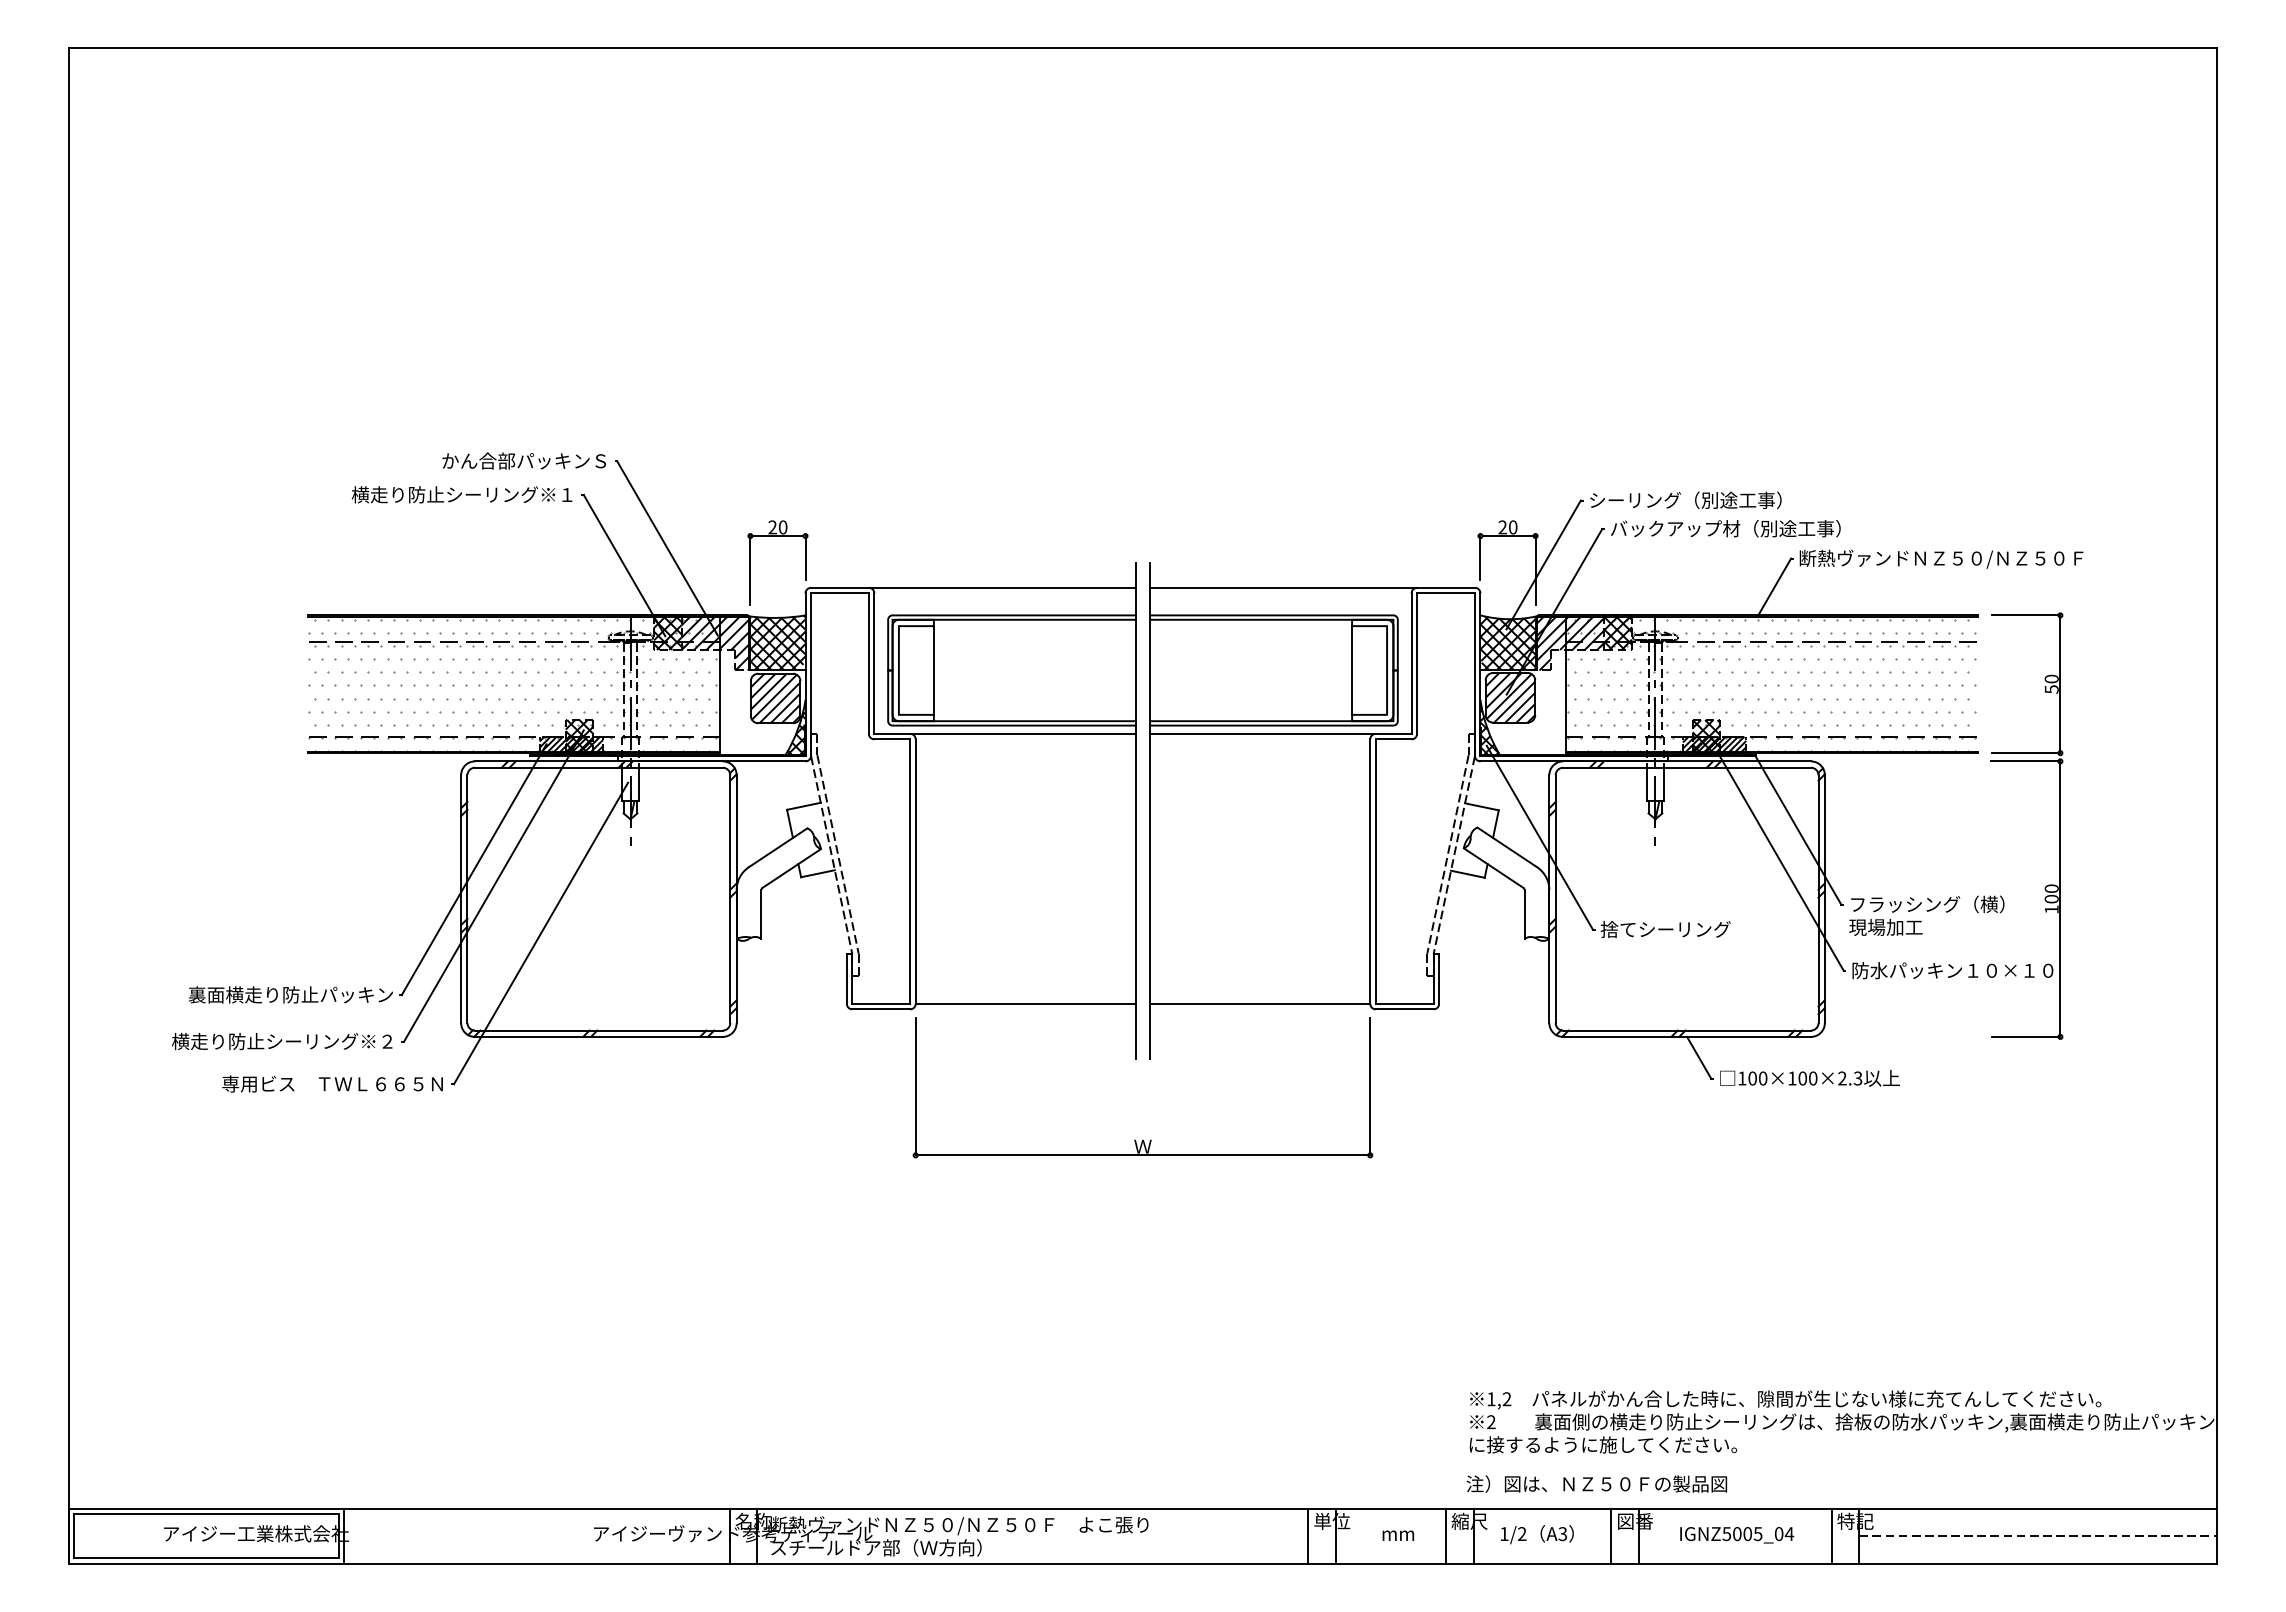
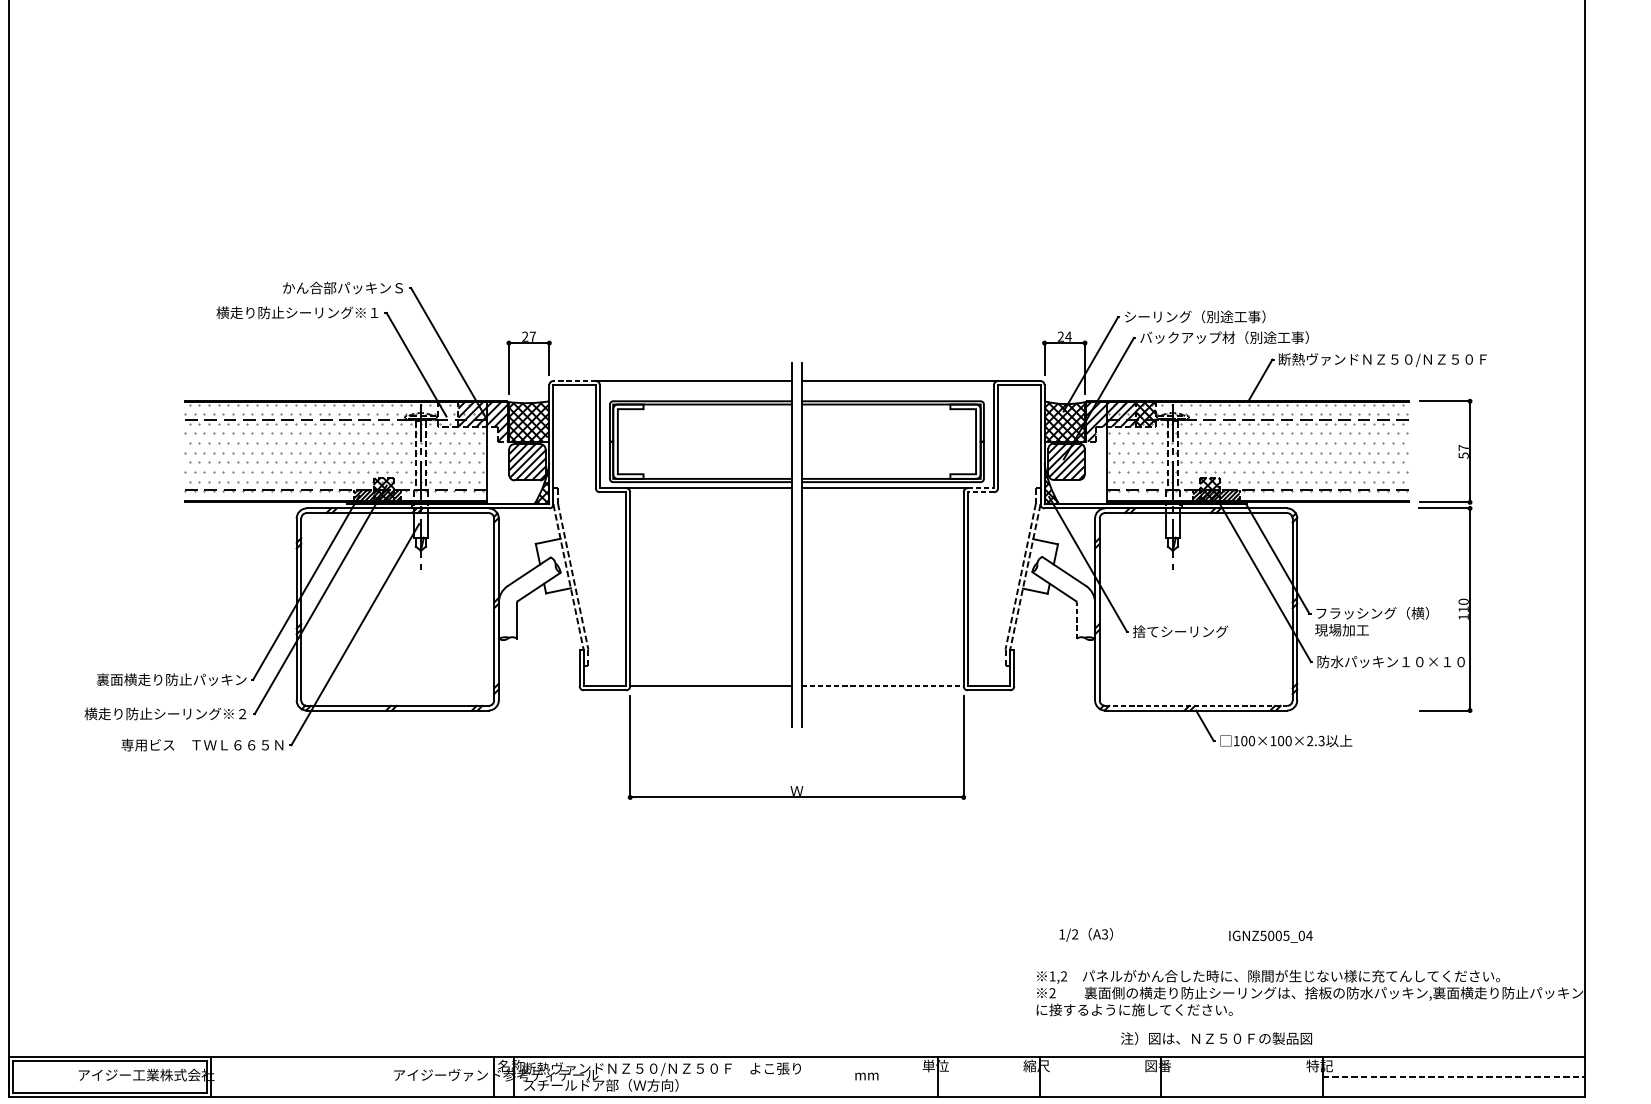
text: (782, 527) -> (532, 336), 20 -> 27
text: (1512, 527) -> (1068, 336), 20 -> 24
line: (839, 587) -> (574, 380), solid -> dashed
hatch: (667, 632) -> (448, 413), removed
line: (933, 670) -> (643, 441), removed
line: (1352, 670) -> (950, 441), removed
text: (2051, 678) -> (1463, 447), 50 -> 57
line: (1393, 733) -> (980, 487), solid -> dashed
line: (1393, 739) -> (980, 492), solid -> dashed
text: (2051, 898) -> (1463, 609), 100 -> 110
line: (1524, 914) -> (1076, 620), solid -> dashed
line: (1260, 1003) -> (883, 686), solid -> dashed
line: (1687, 1030) -> (1196, 705), solid -> dashed
text: (1596, 1483) -> (1216, 1038), moved
text: (1537, 1534) -> (1086, 934), moved
line: (1308, 1535) -> (918, 1076), removed
text: (1398, 1535) -> (867, 1076), moved
line: (1446, 1535) -> (1019, 1076), removed
line: (1611, 1535) -> (1140, 1076), removed
text: (1737, 1535) -> (1271, 936), moved
line: (1831, 1535) -> (1302, 1076), removed

